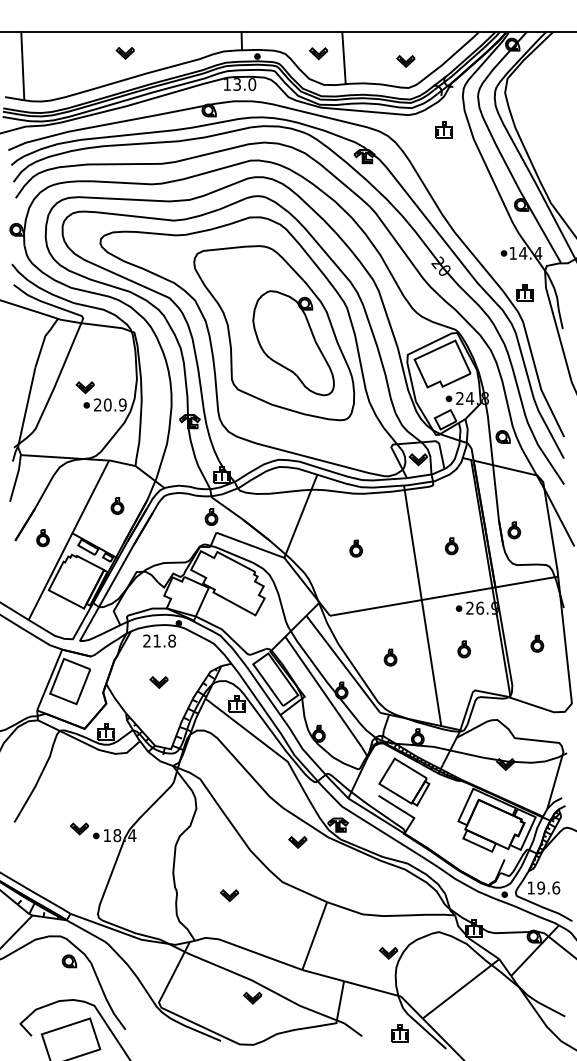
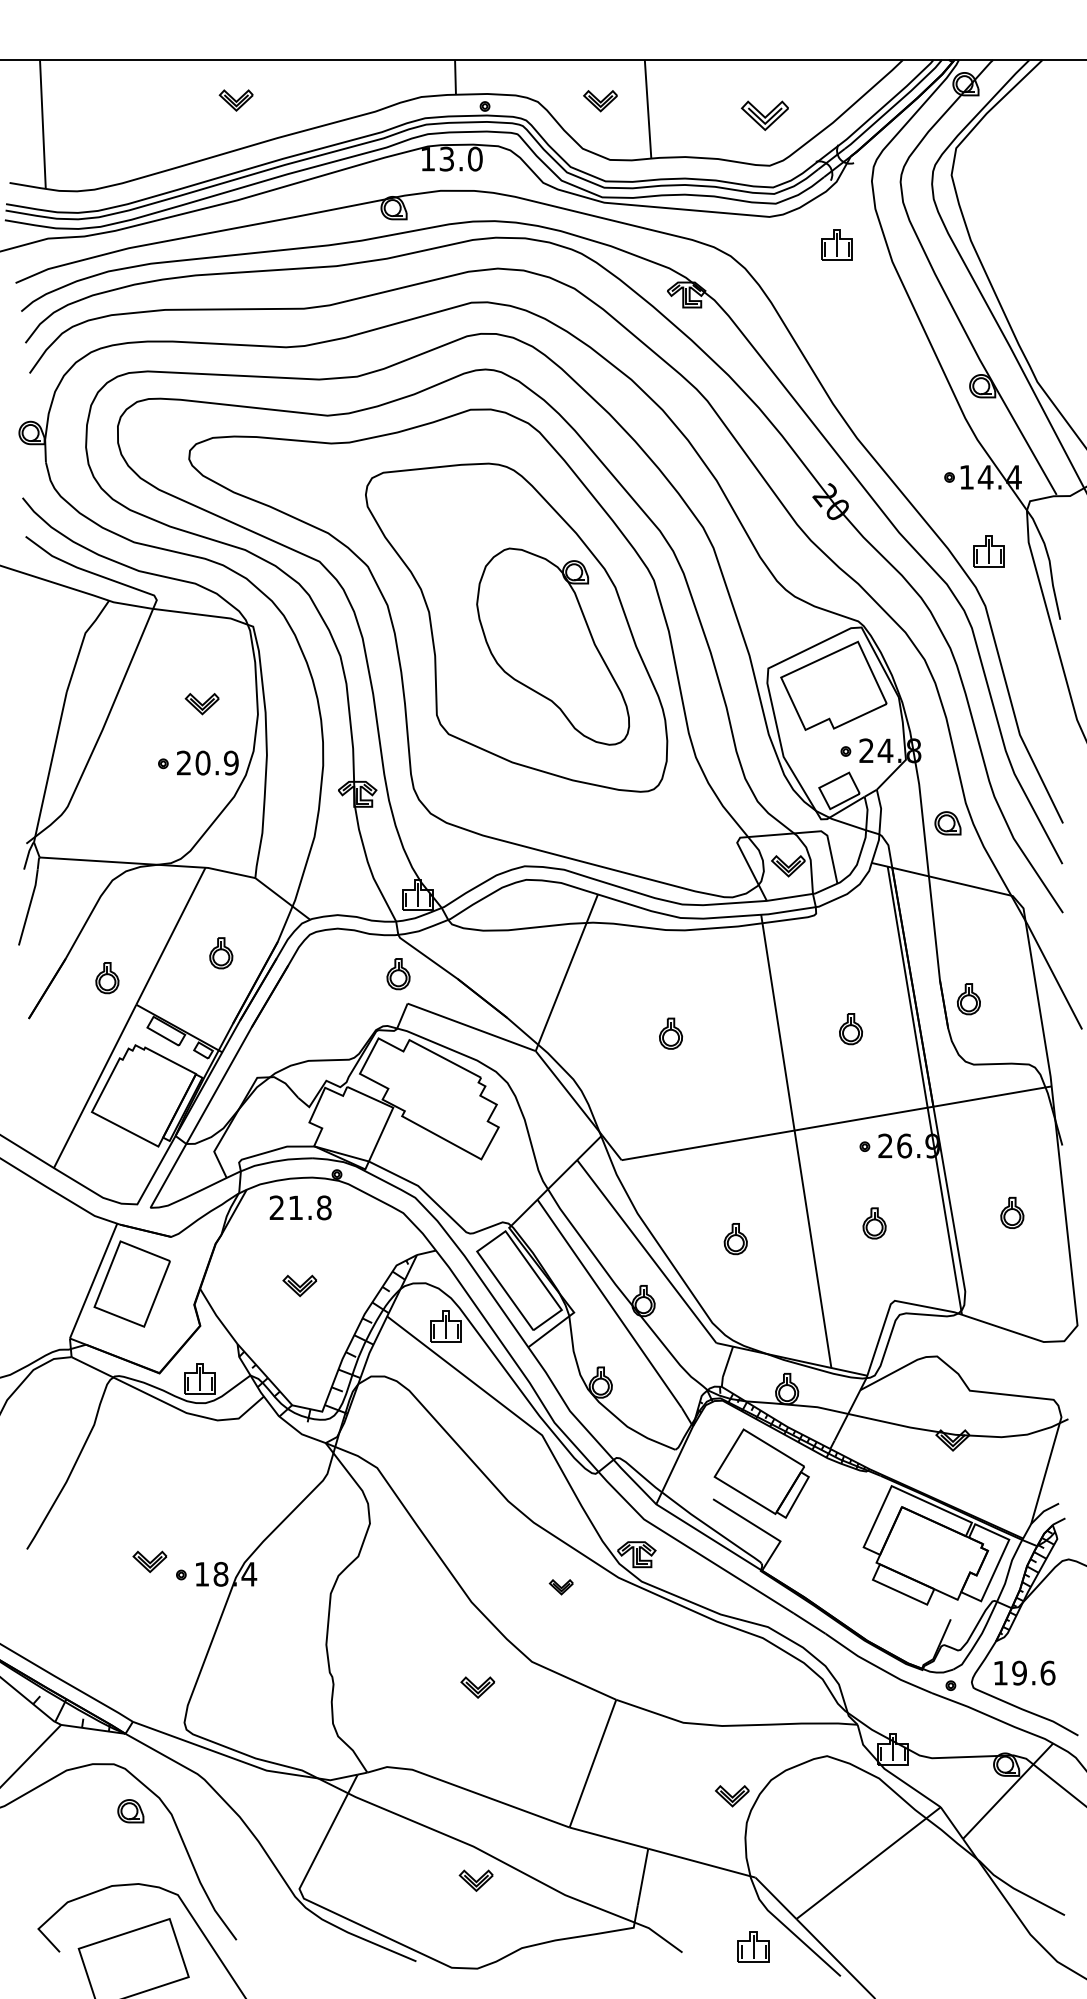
part: (405, 61) -> (763, 115), size x1.4
part: (84, 387) -> (200, 703), moved
part: (42, 538) -> (106, 978), moved
part: (297, 842) -> (560, 1587), size x0.7
part: (229, 895) -> (477, 1687), moved

